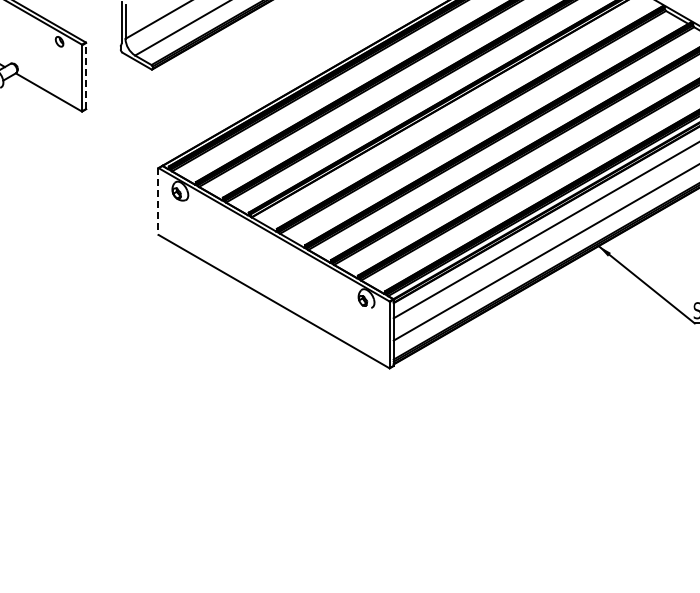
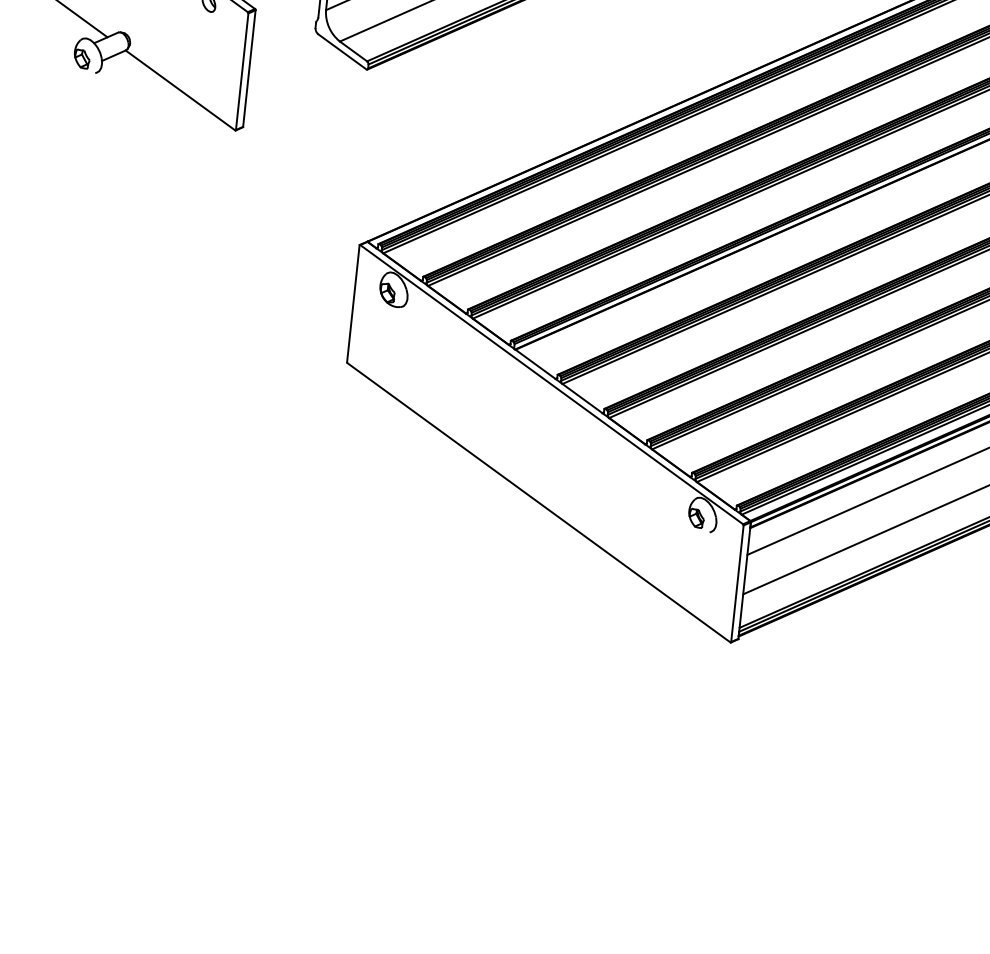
line: (86, 76) -> (249, 69), dashed -> solid
line: (158, 201) -> (353, 303), dashed -> solid

